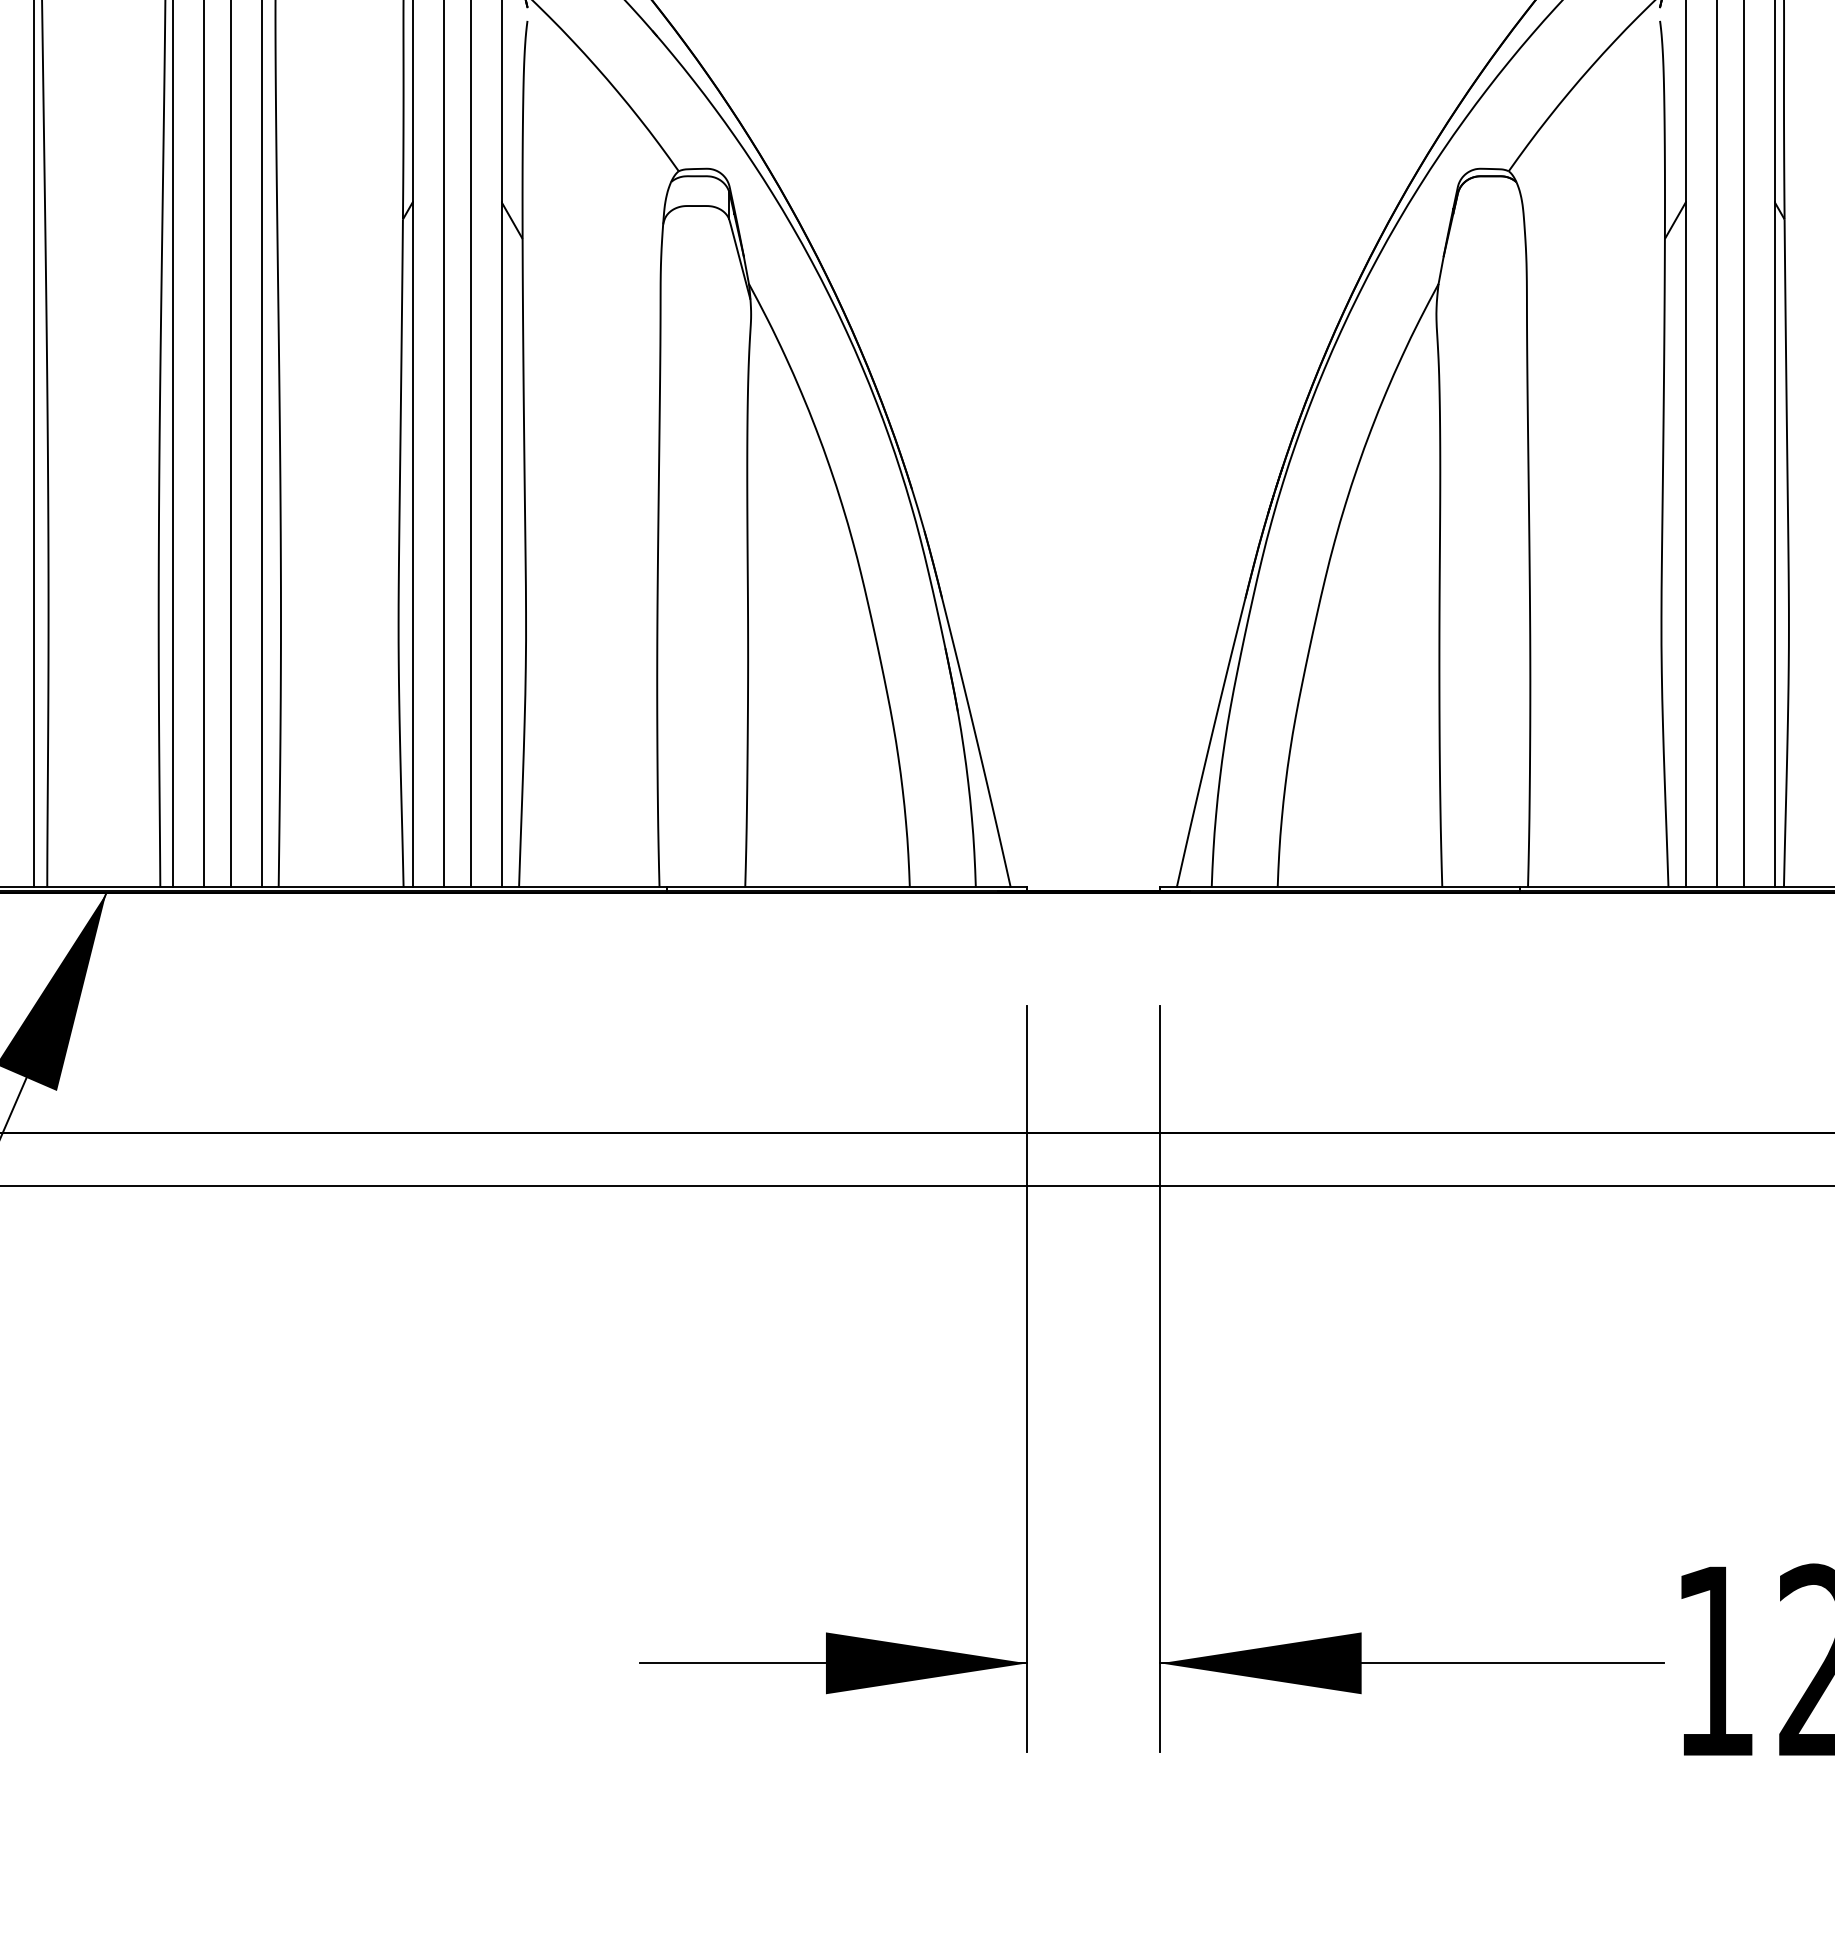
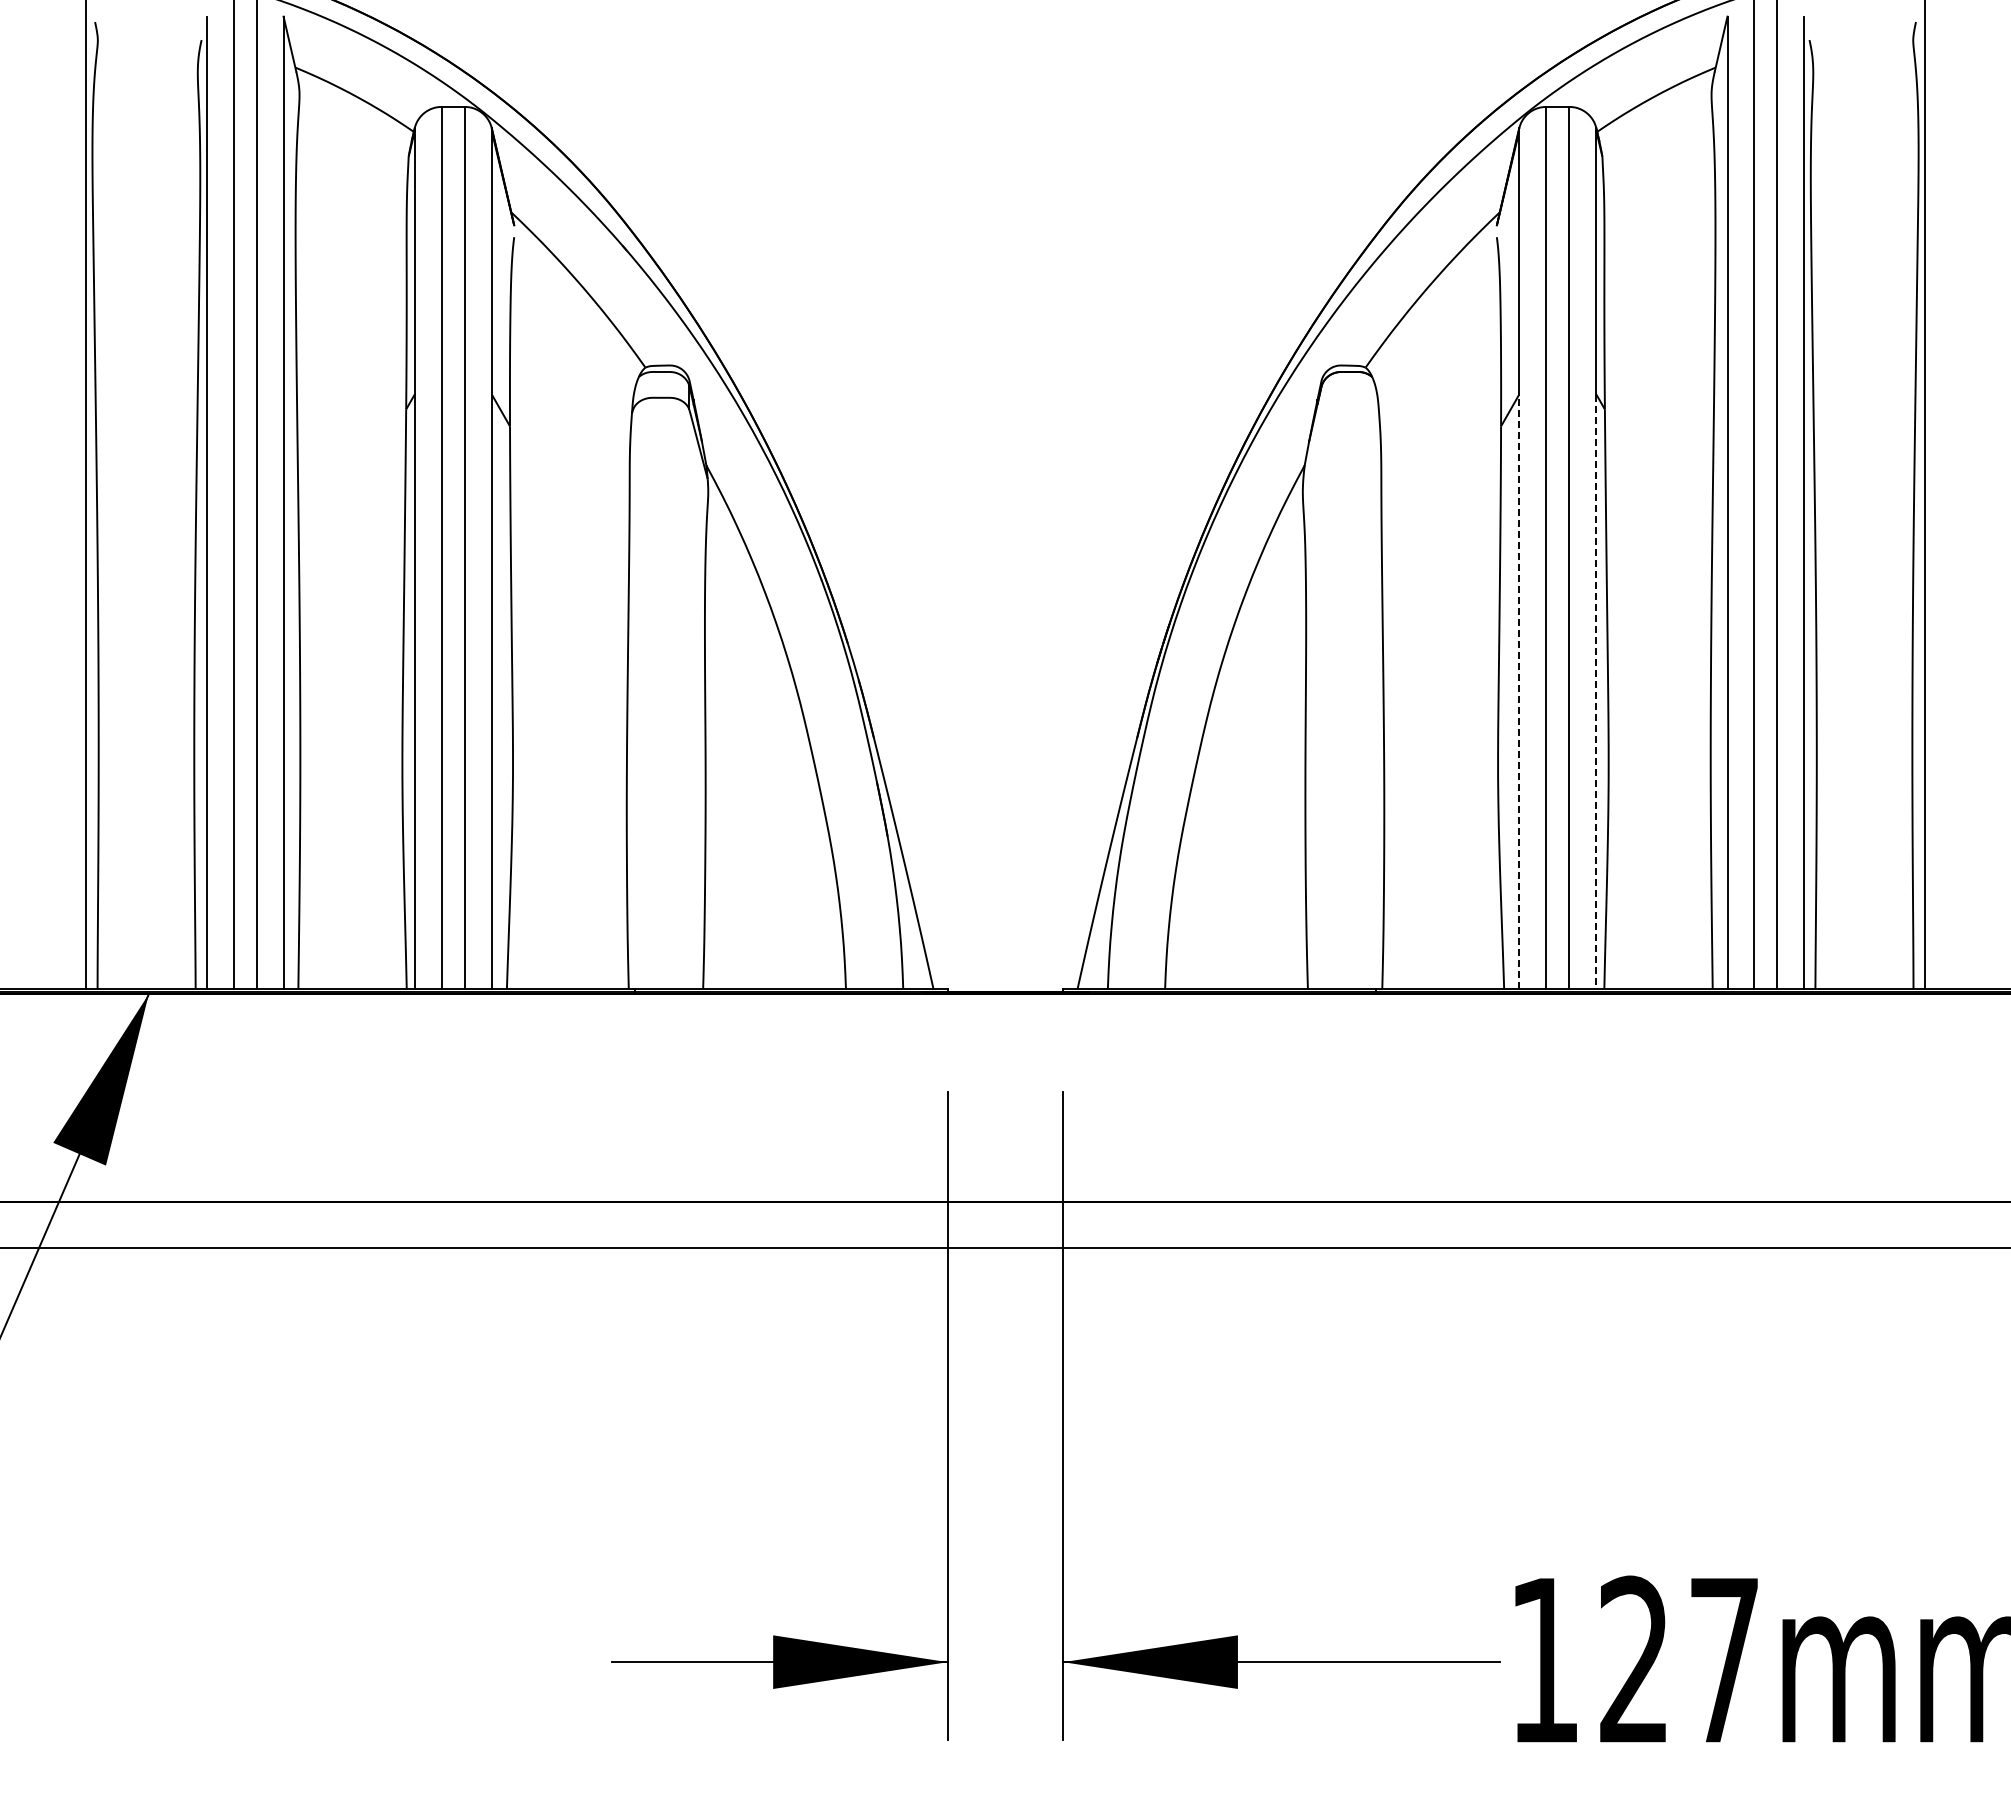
line: (1686, 544) -> (1519, 691), solid -> dashed
line: (1774, 545) -> (1596, 692), solid -> dashed

